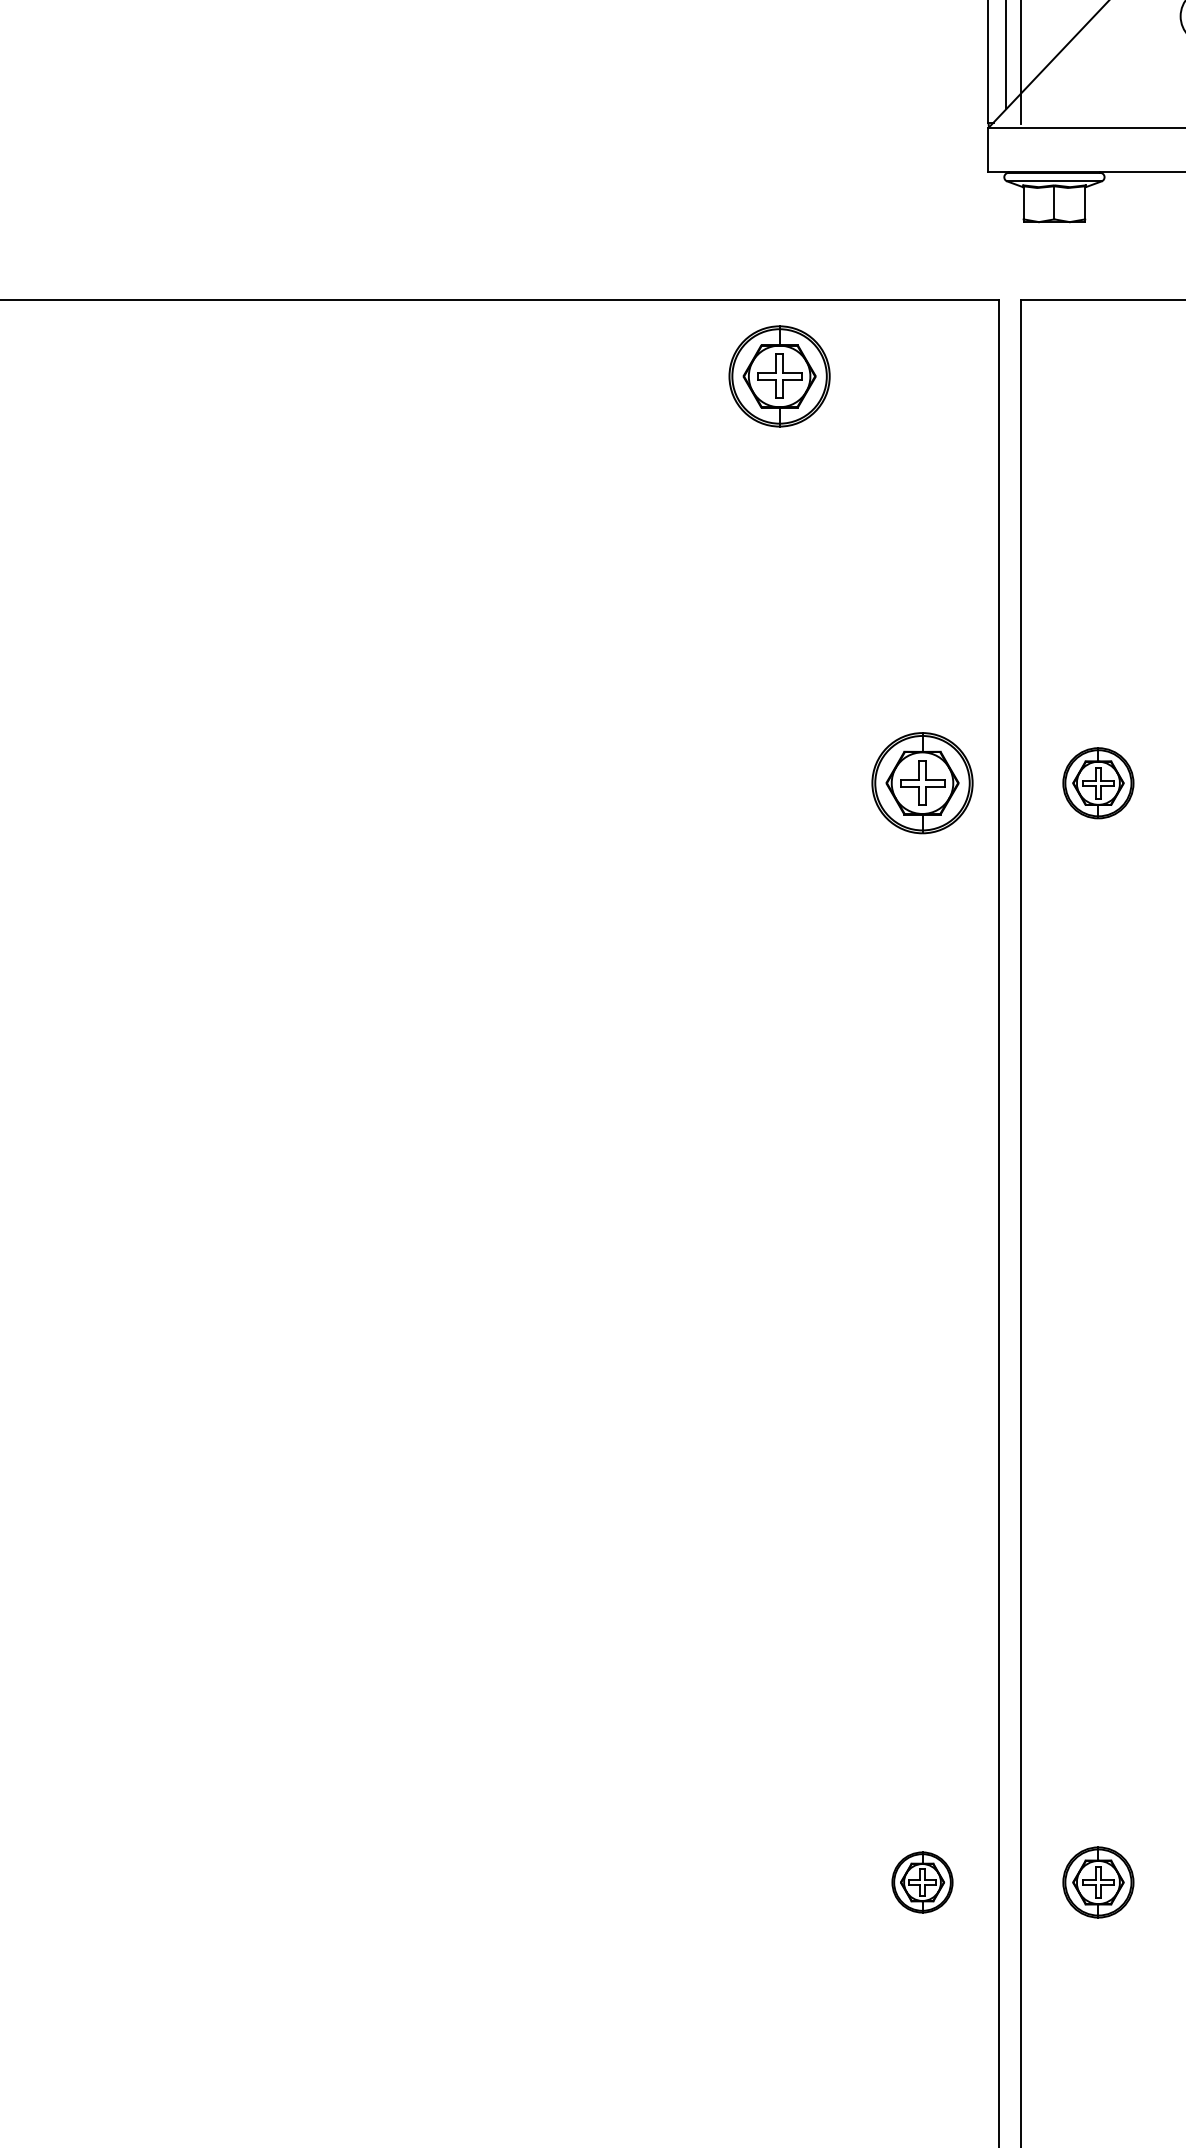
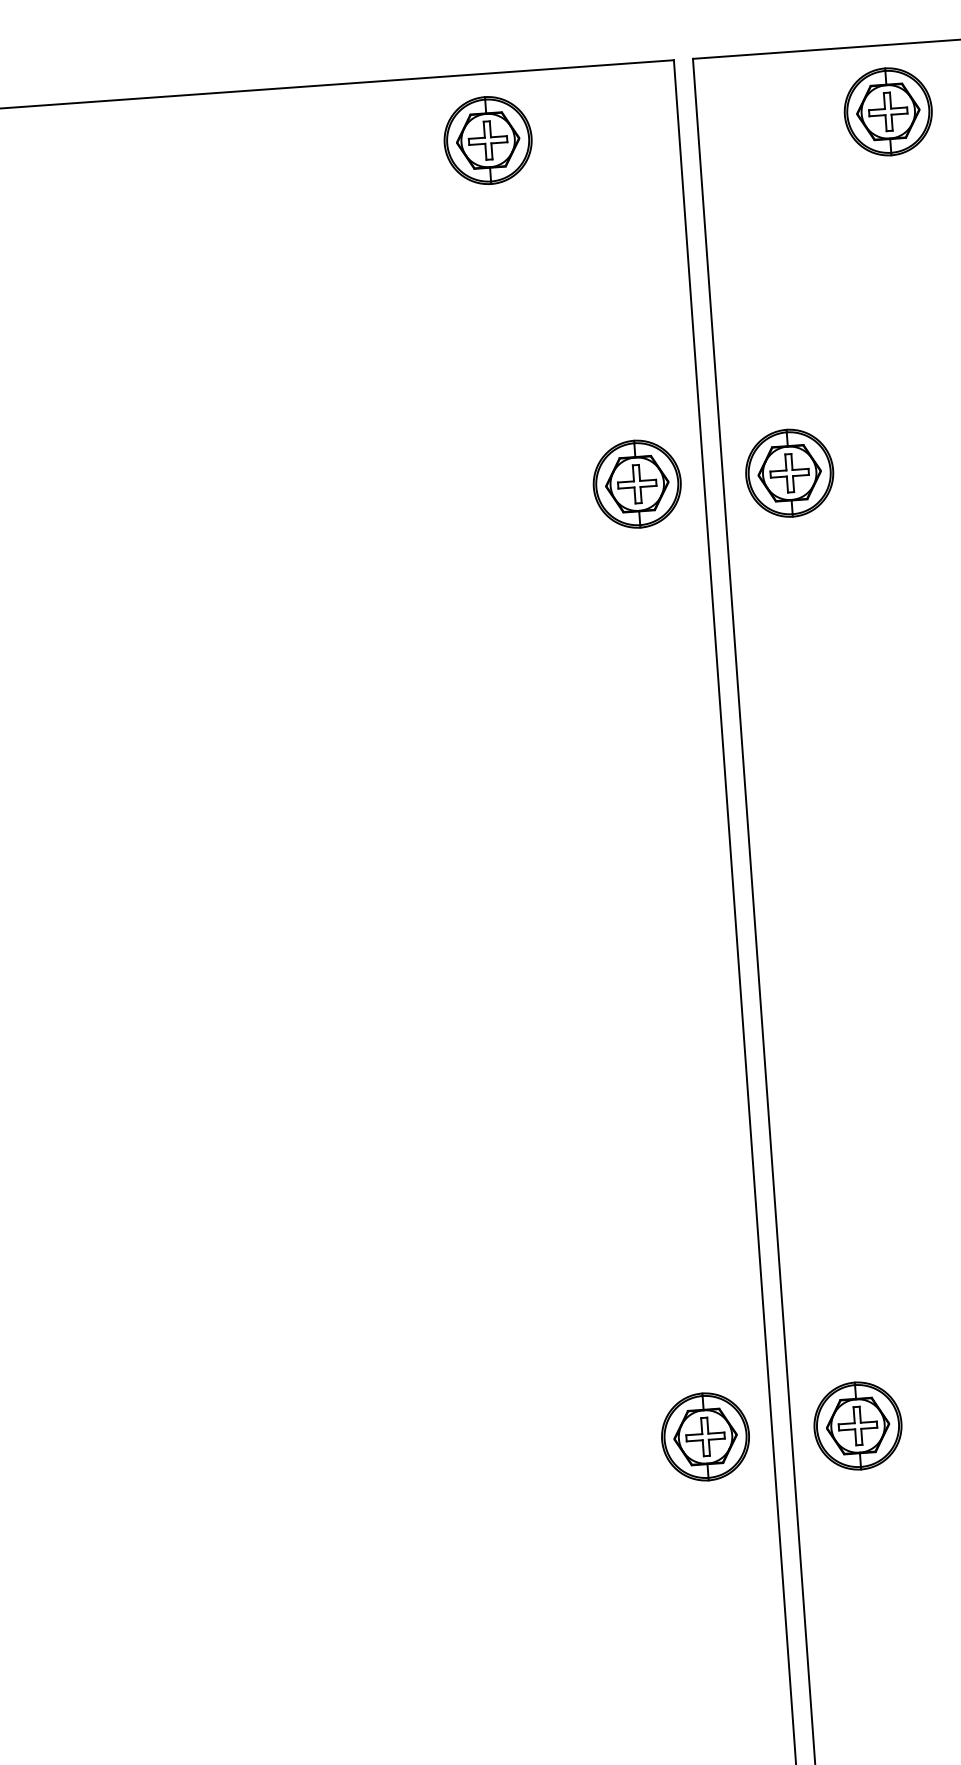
part: (1098, 783) -> (789, 473), size x1.43
part: (922, 1882) -> (705, 1436), size x1.67
part: (1098, 1882) -> (858, 1426), size x1.43

